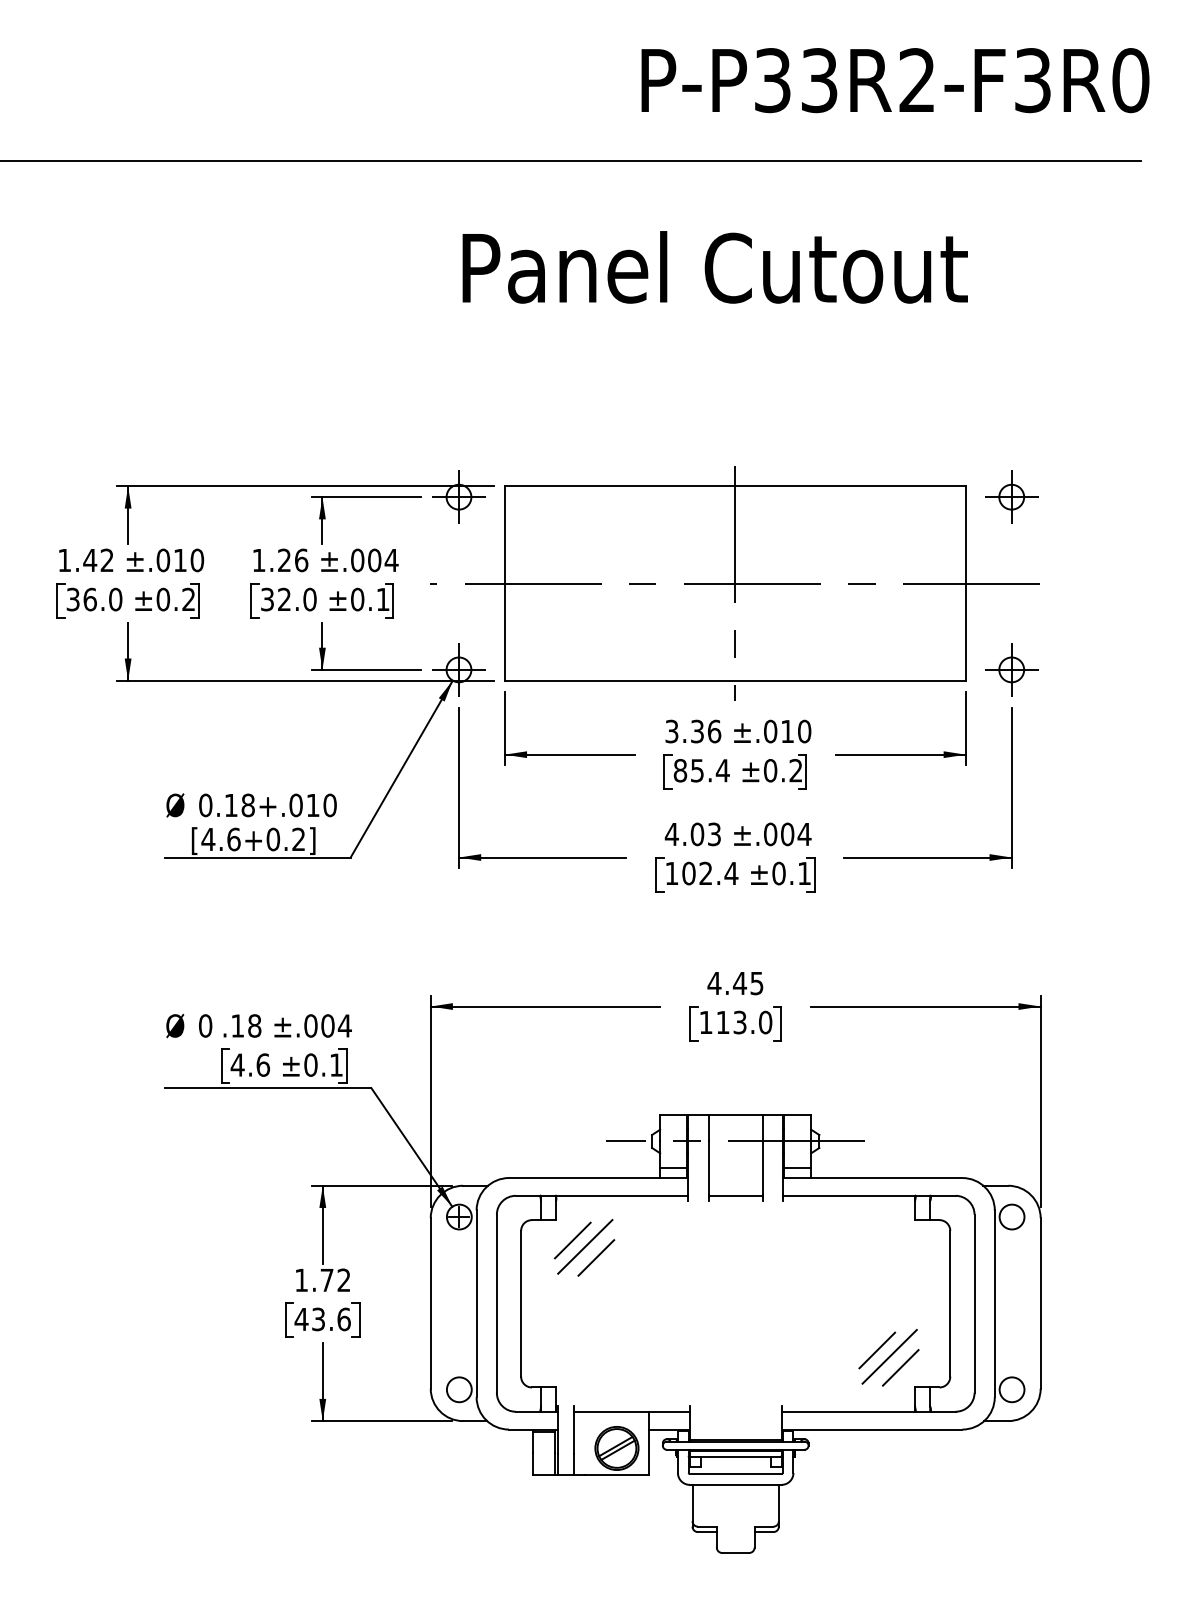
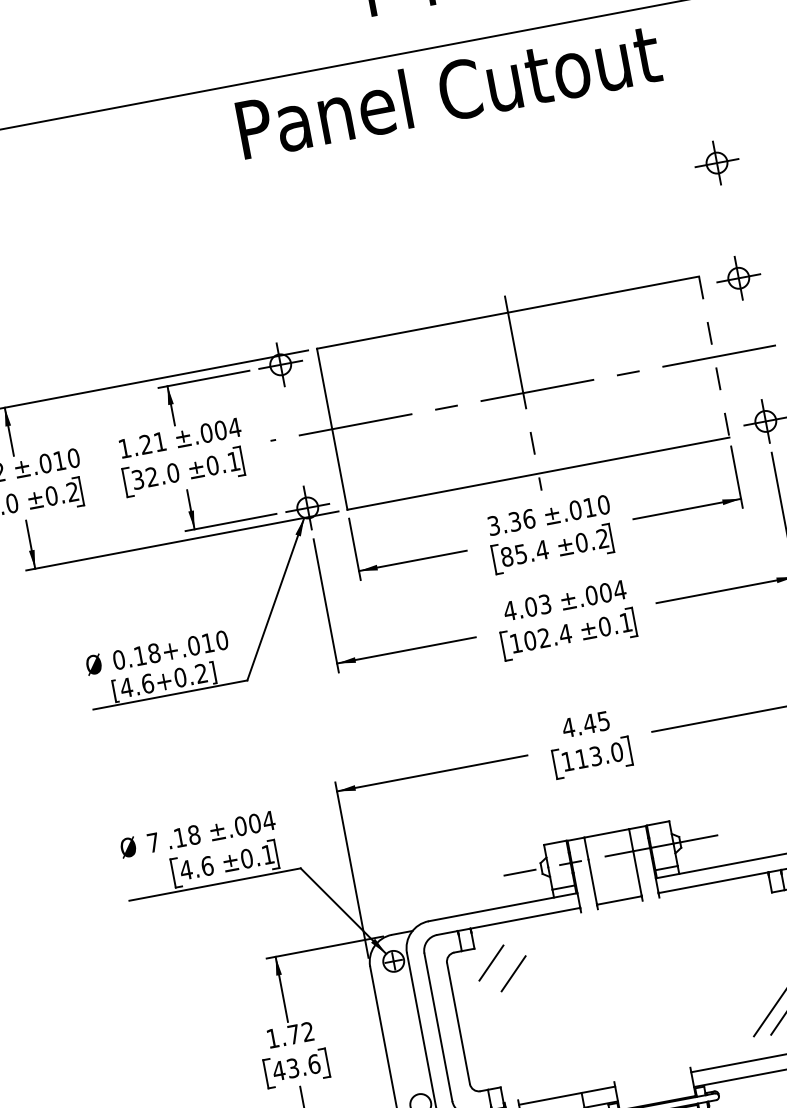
text: (714, 267) -> (448, 91), moved
part: (1011, 357) -> (716, 162), added
text: (301, 560) -> (160, 441), 1.26 -> 1.21
line: (965, 584) -> (714, 357), solid -> dashed
text: (205, 1025) -> (153, 842), 0 -> 7
line: (585, 1246) -> (502, 966), removed
line: (877, 1350) -> (761, 1006), removed

